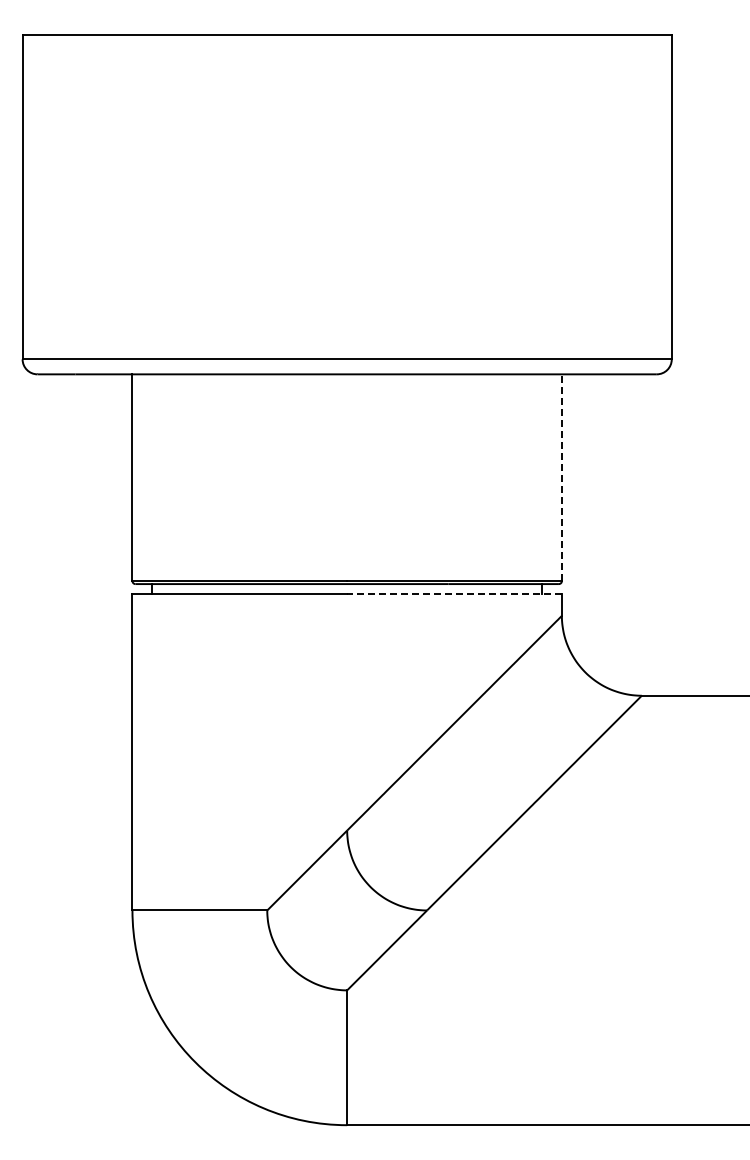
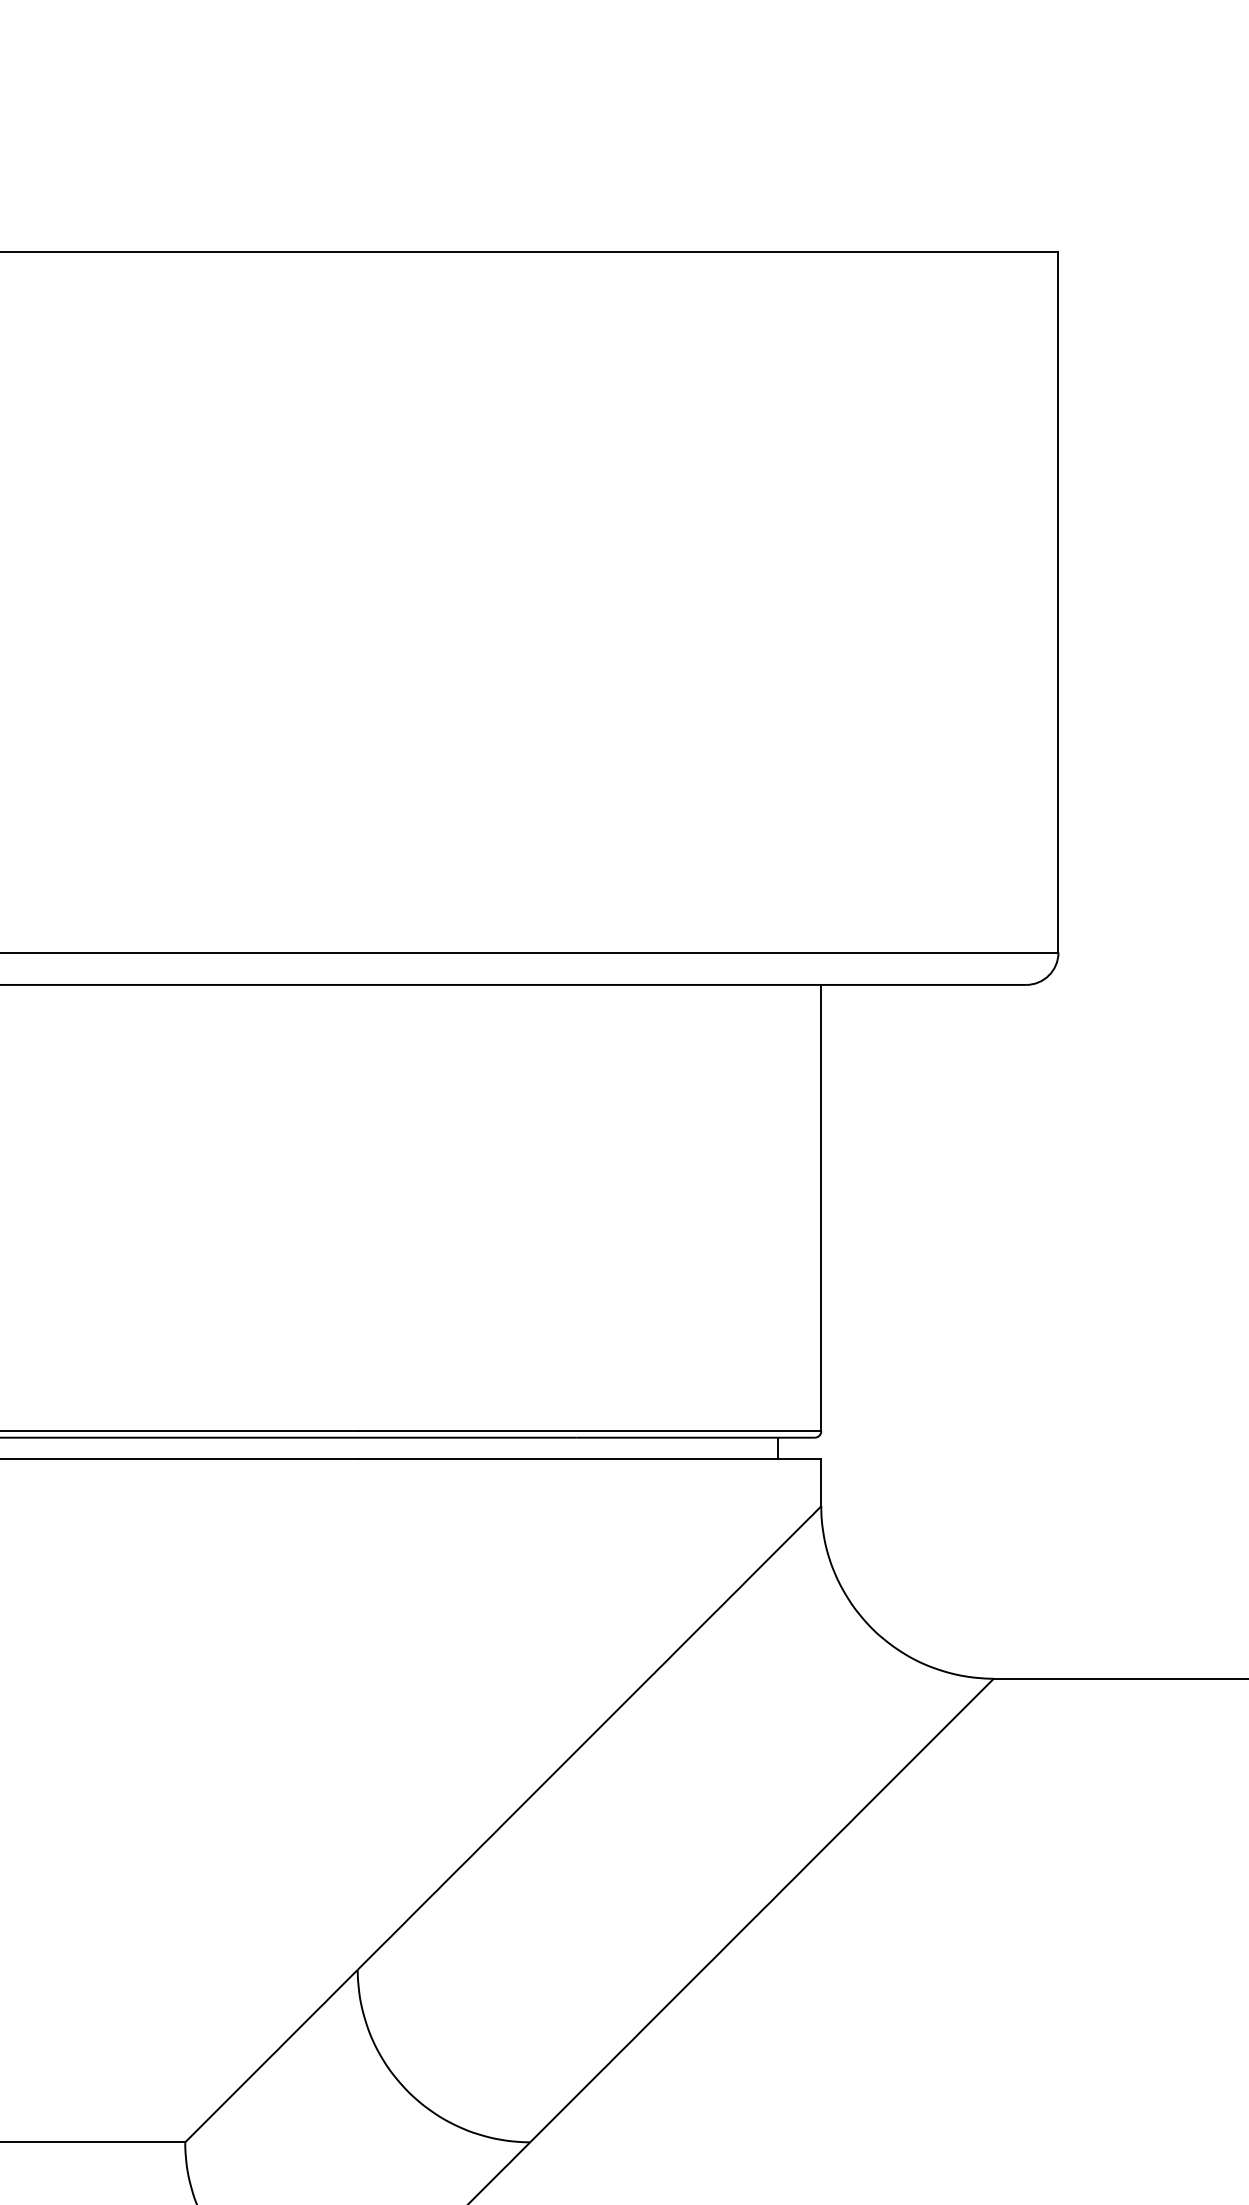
line: (561, 477) -> (820, 1207), dashed -> solid
line: (454, 594) -> (589, 1460), dashed -> solid

